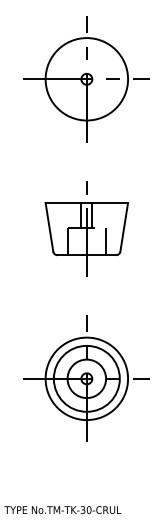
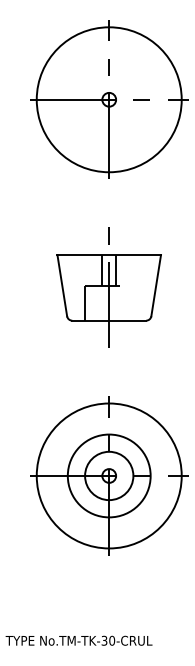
circle: (86, 79) -> (108, 100), size x1.4
line: (106, 241) -> (133, 303), removed
circle: (86, 378) -> (108, 475), size x1.4

